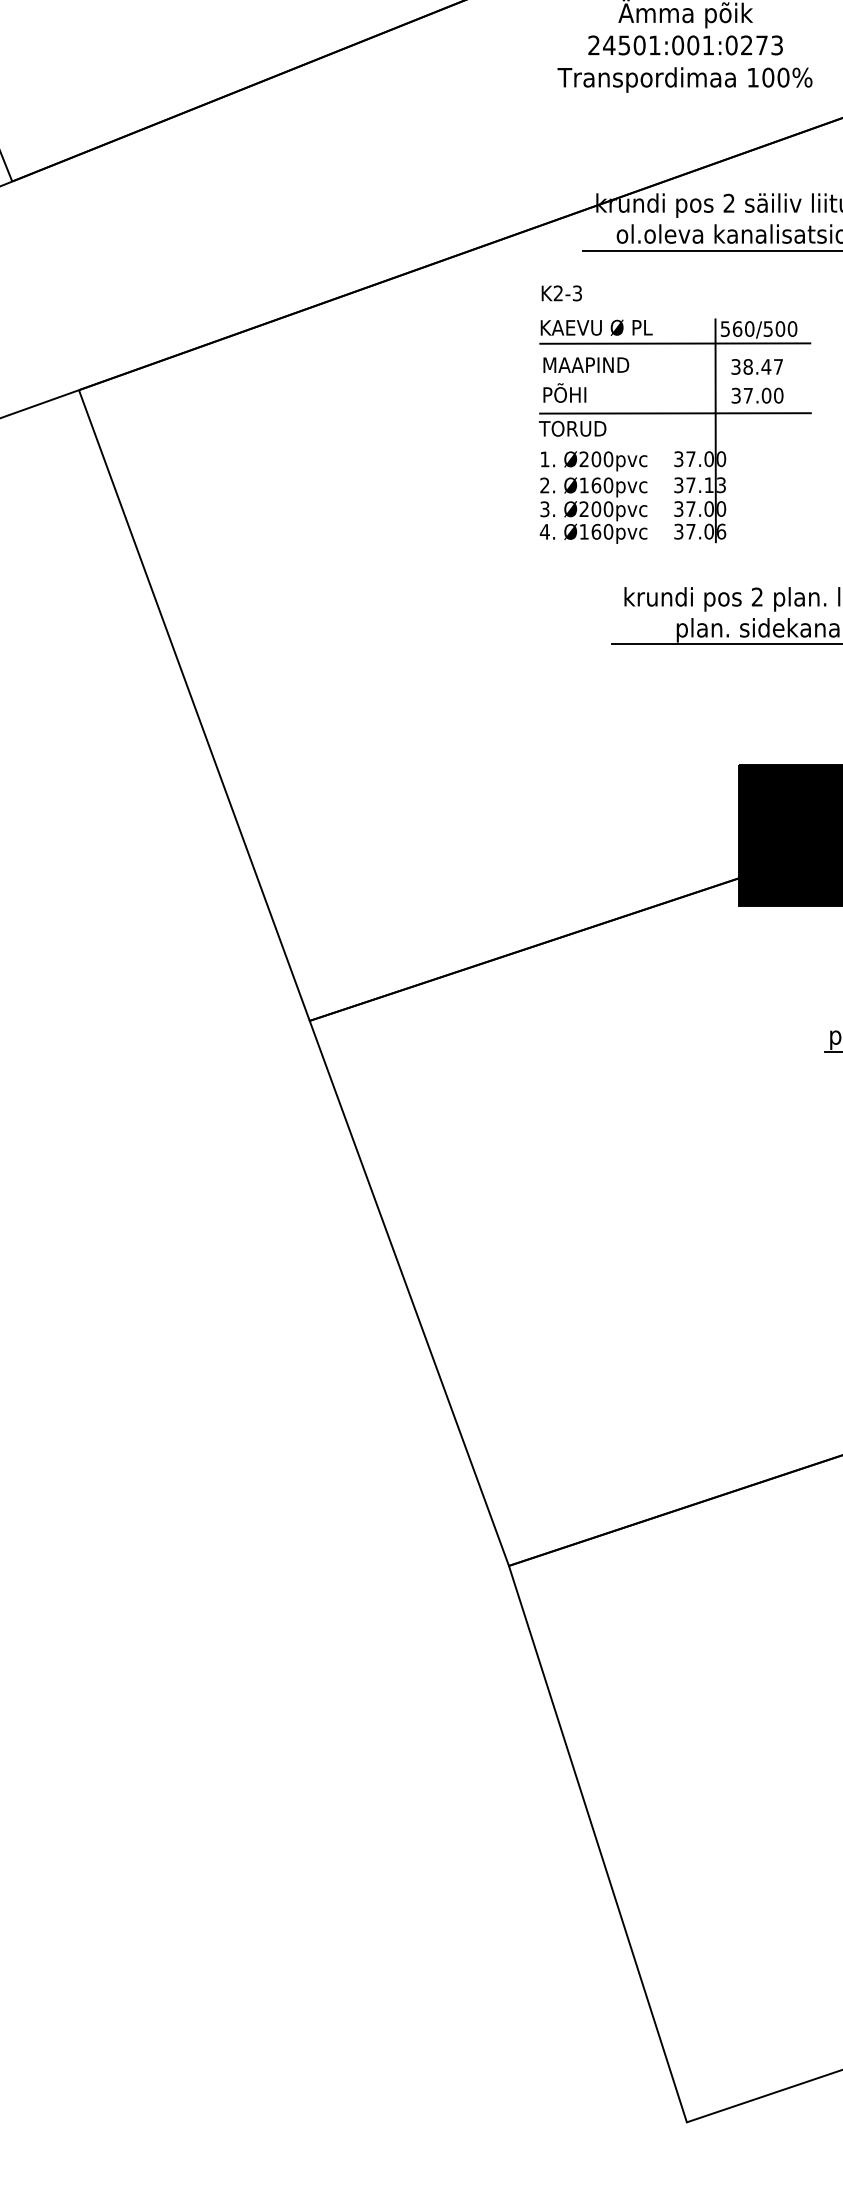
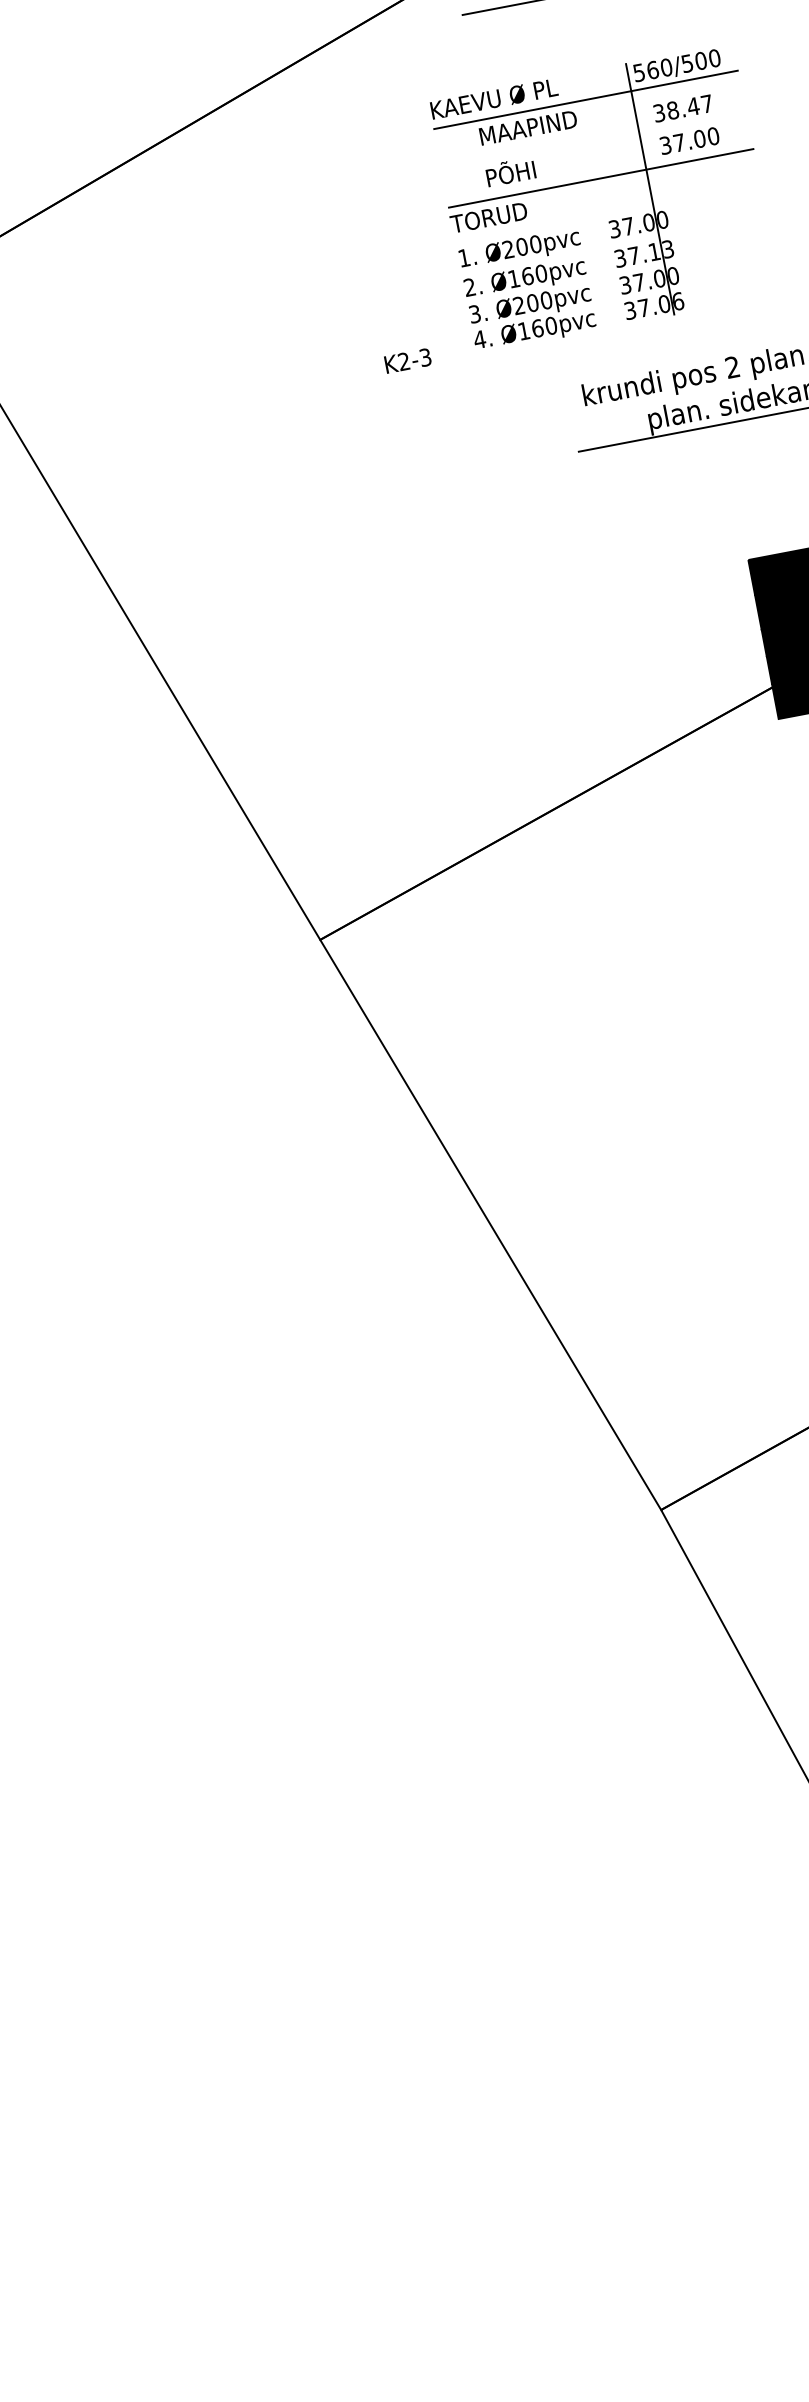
text: (561, 293) -> (407, 361), moved
text: (586, 364) -> (528, 127), moved
text: (564, 392) -> (510, 171), moved

